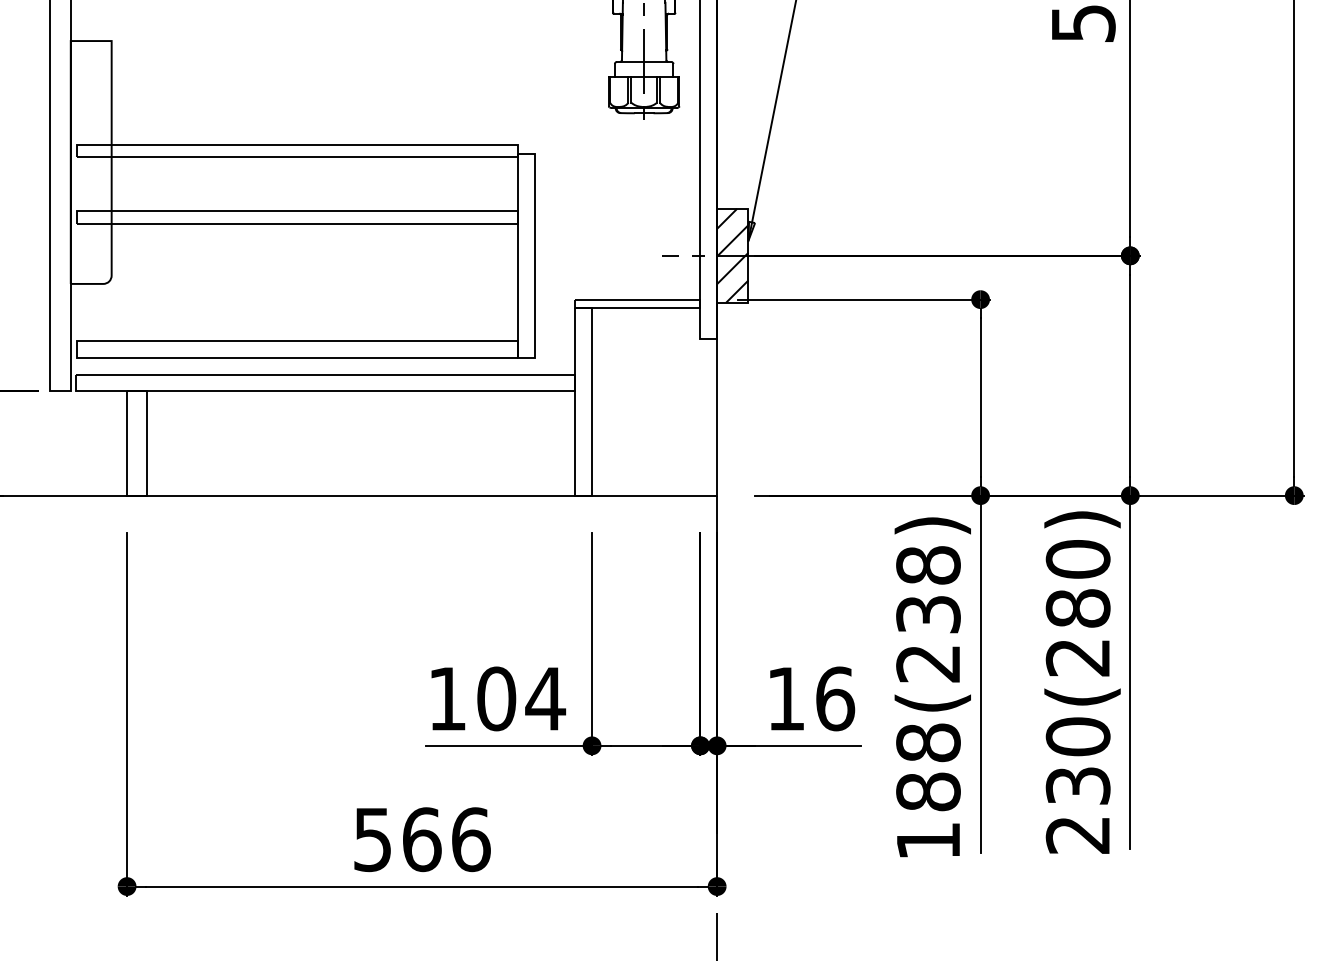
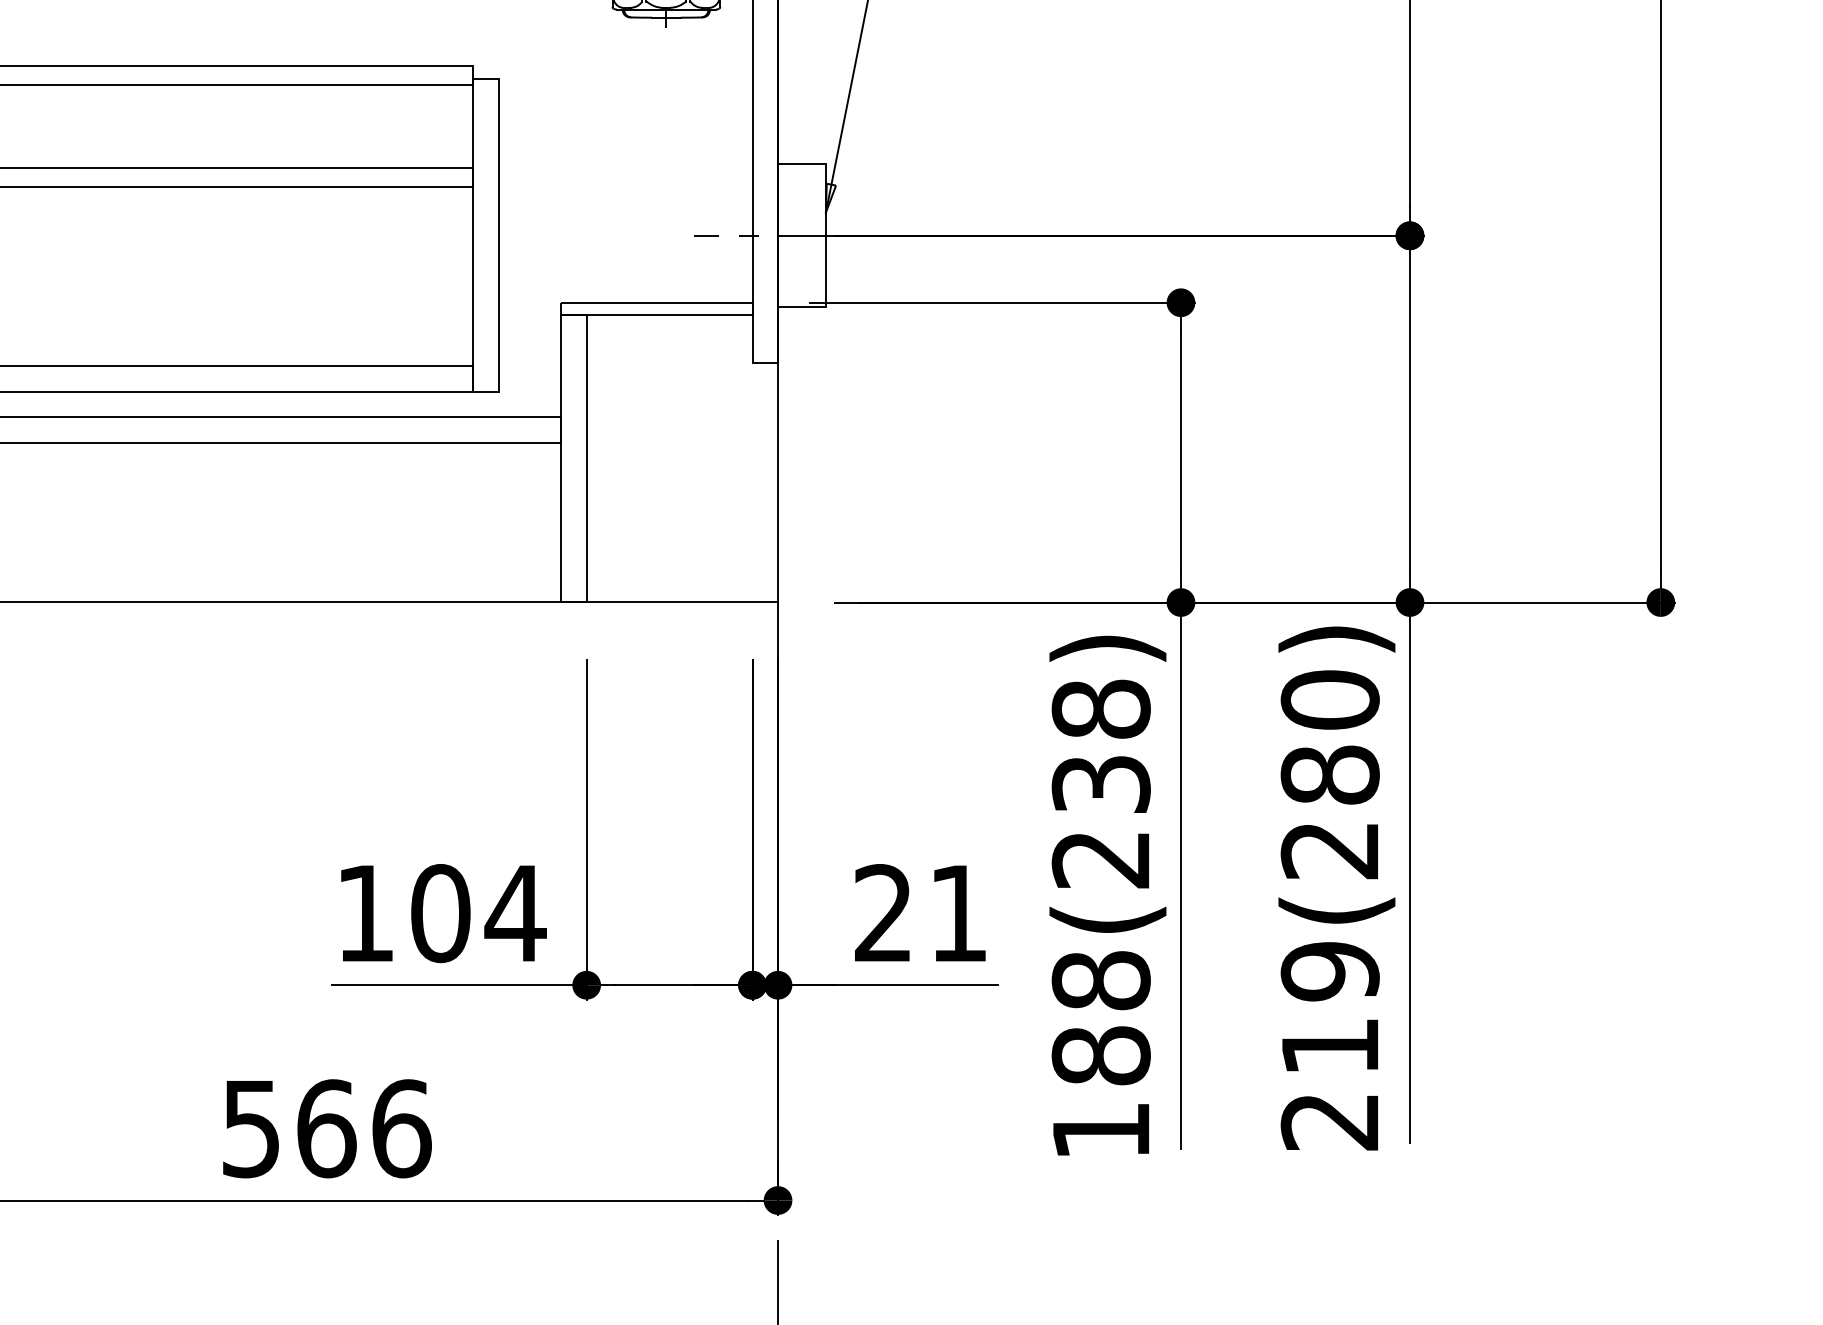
hatch: (732, 255) -> (801, 235), removed
text: (811, 698) -> (922, 912), 16 -> 21
text: (1077, 760) -> (1329, 1007), 230(280) -> 219(280)

